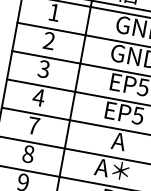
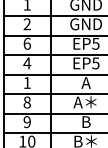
text: (43, 68) -> (26, 43), 3 -> 6
text: (32, 124) -> (26, 82), 7 -> 1

